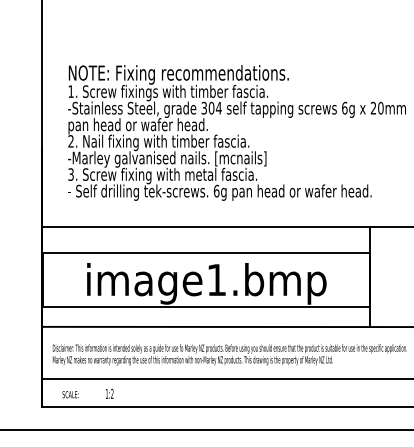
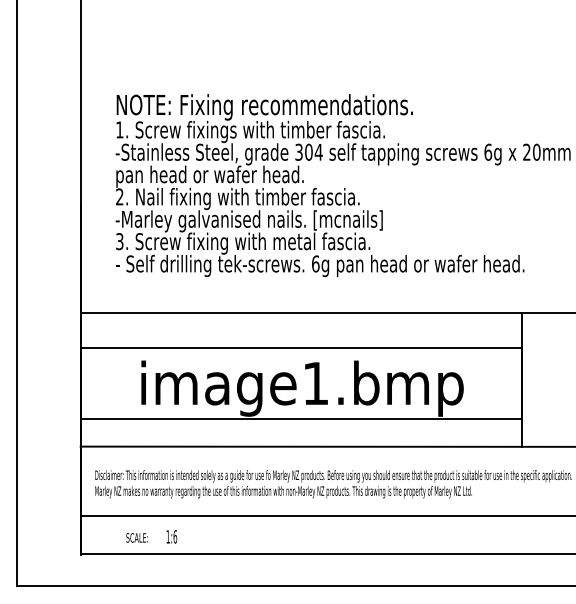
text: (112, 393) -> (175, 536), 1:2 -> 1:6
text: (70, 394) -> (136, 537), moved

